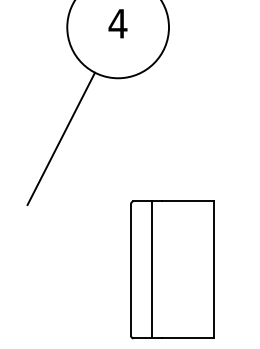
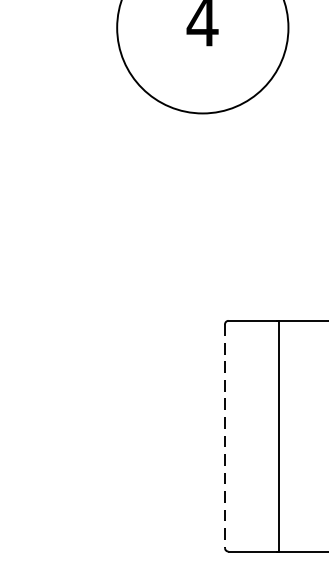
line: (61, 138) -> (107, 214), removed
line: (152, 269) -> (279, 435), moved
line: (131, 270) -> (225, 437), solid -> dashed

